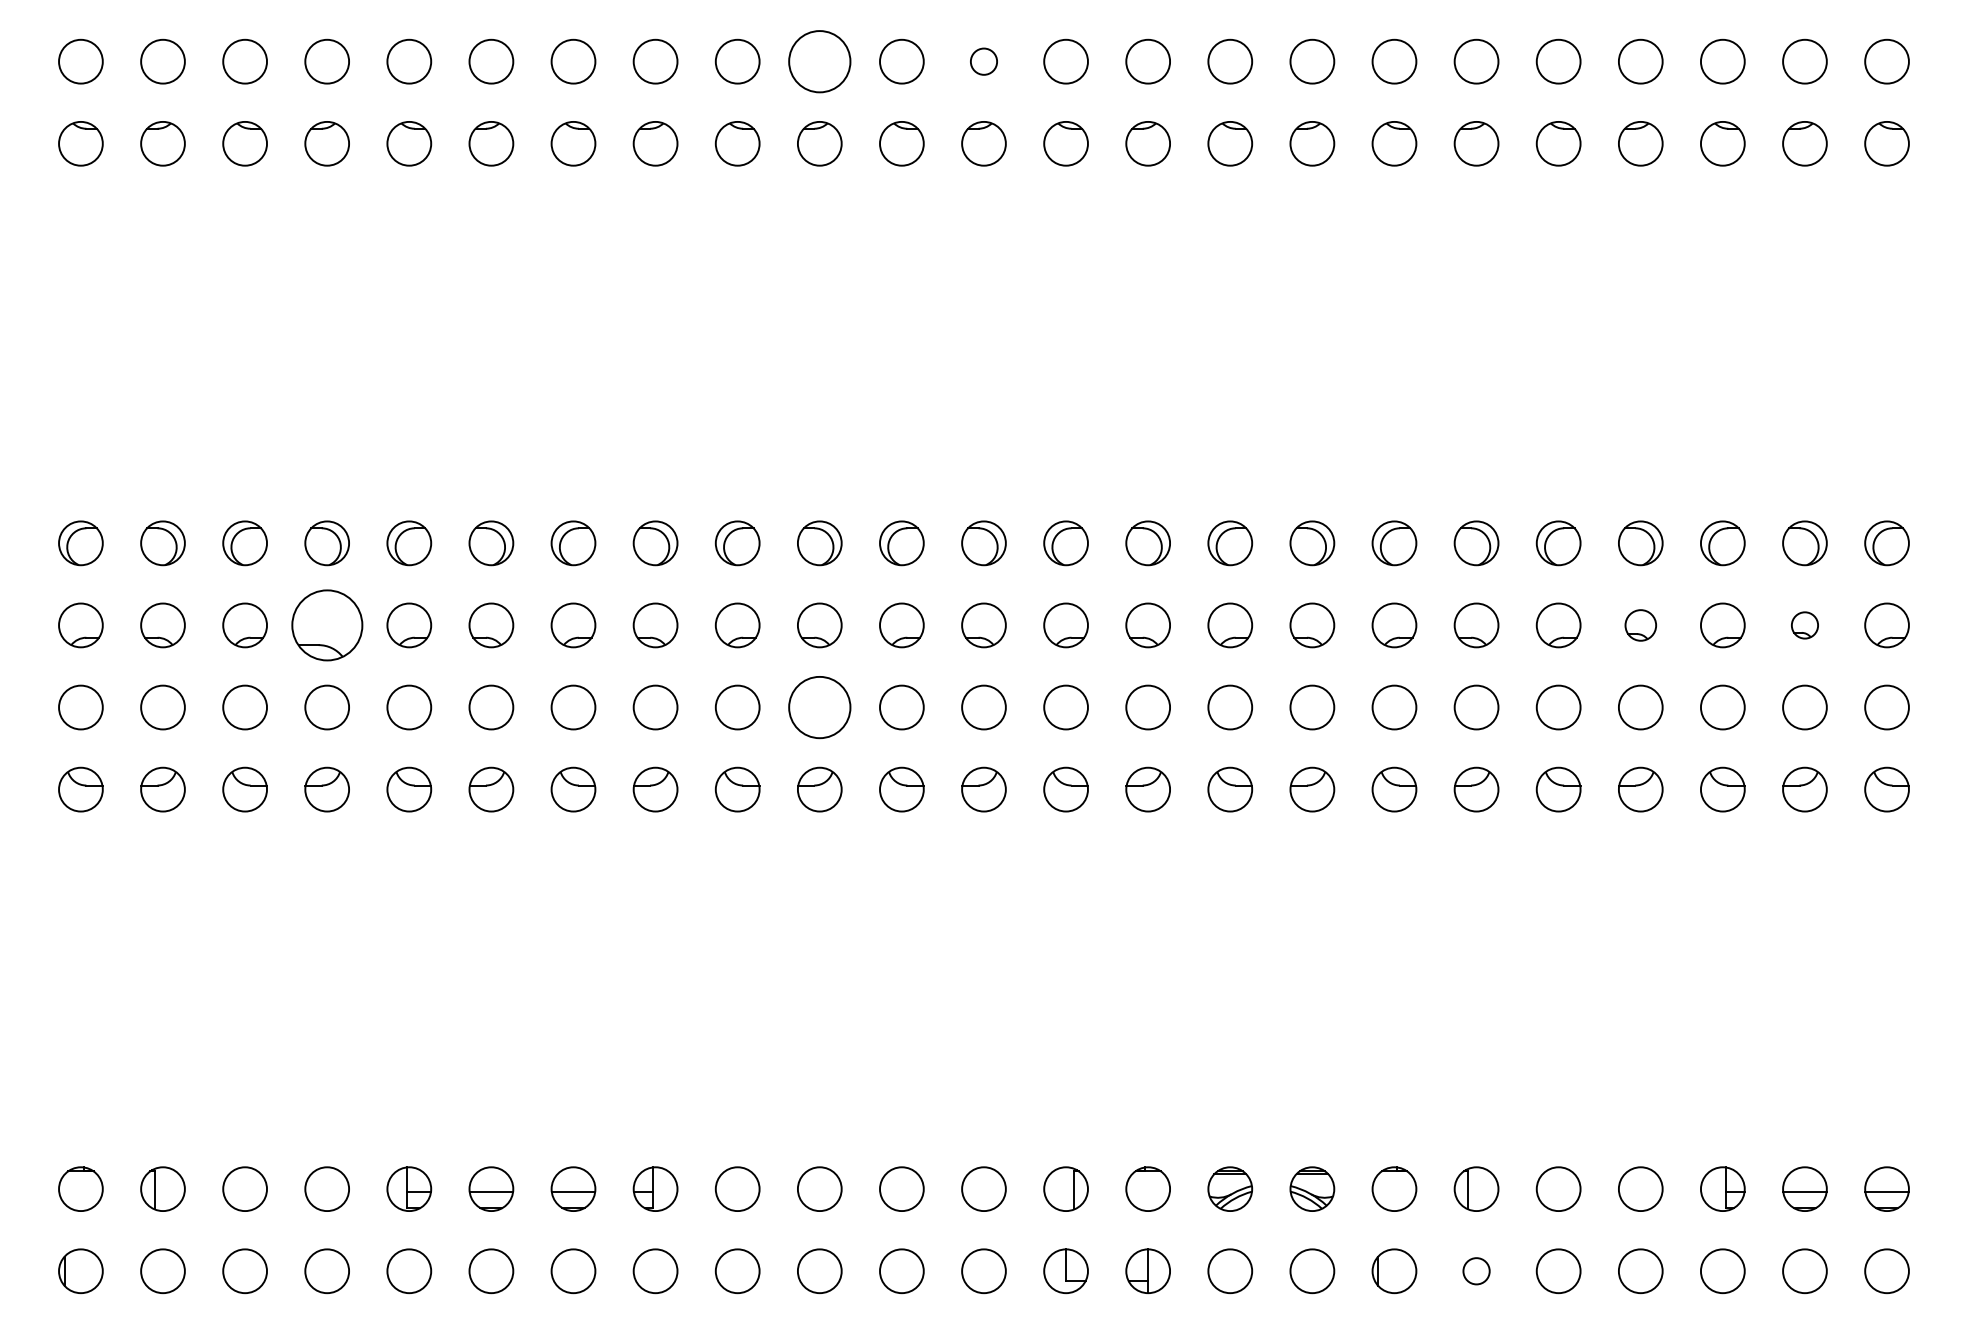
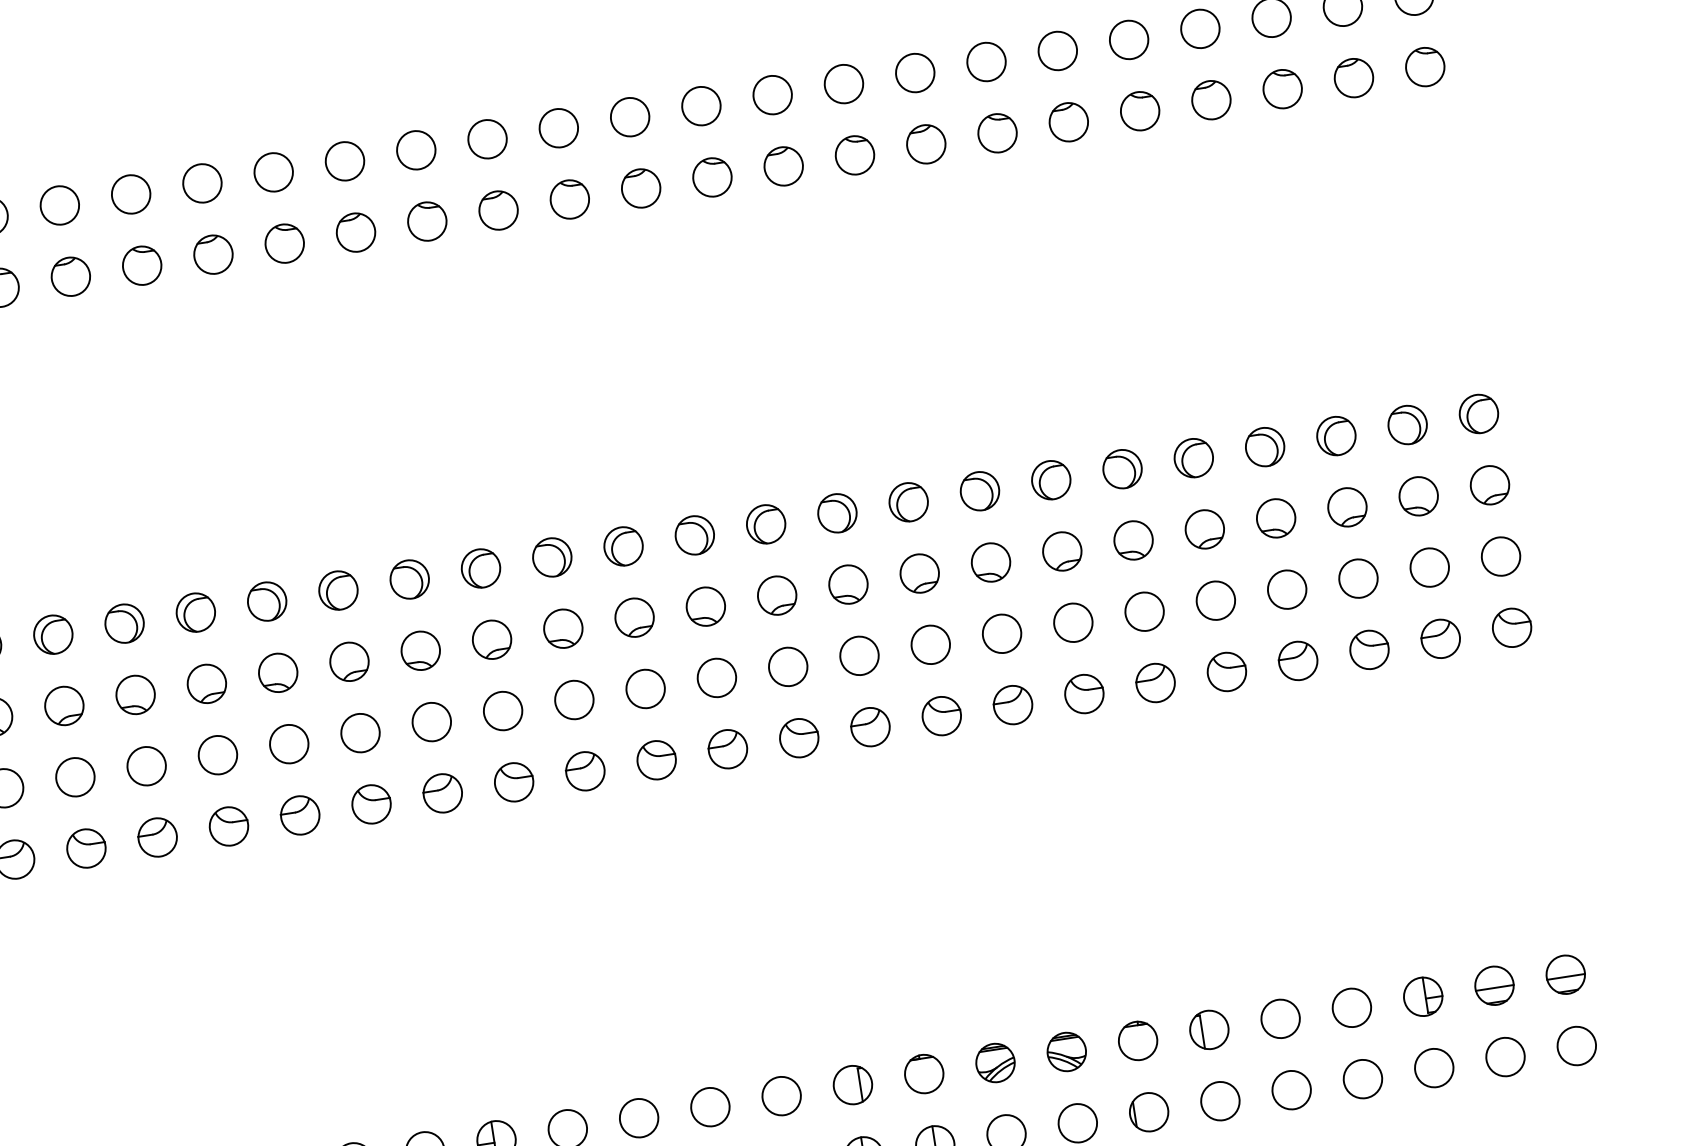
circle: (819, 61) -> (487, 139), size x0.71
circle: (983, 61) -> (629, 117), size x1.67
part: (326, 625) -> (135, 695), size x0.62
part: (1640, 625) -> (1275, 518), size x1.43
part: (1804, 625) -> (1418, 496), size x1.67
circle: (819, 707) -> (574, 700), size x0.71
circle: (1476, 1271) -> (1220, 1101), size x1.67

